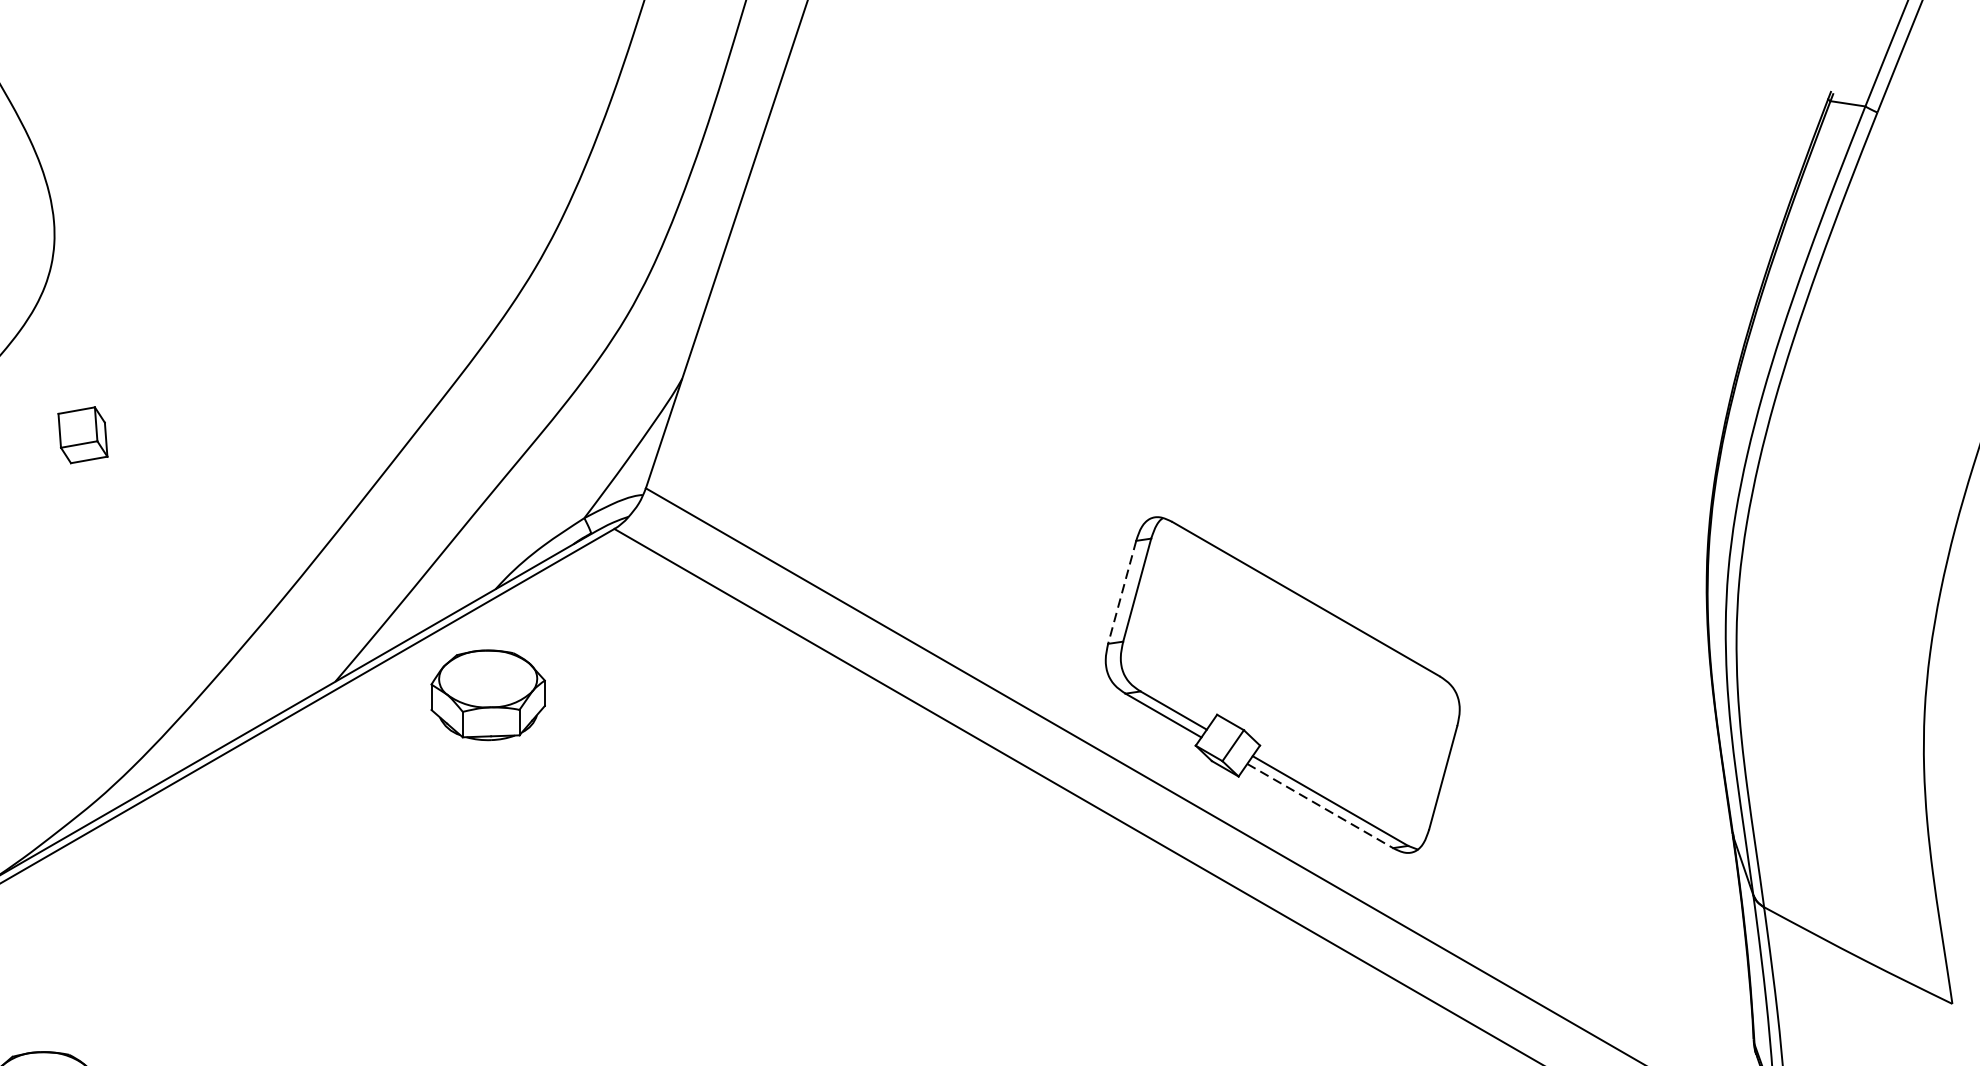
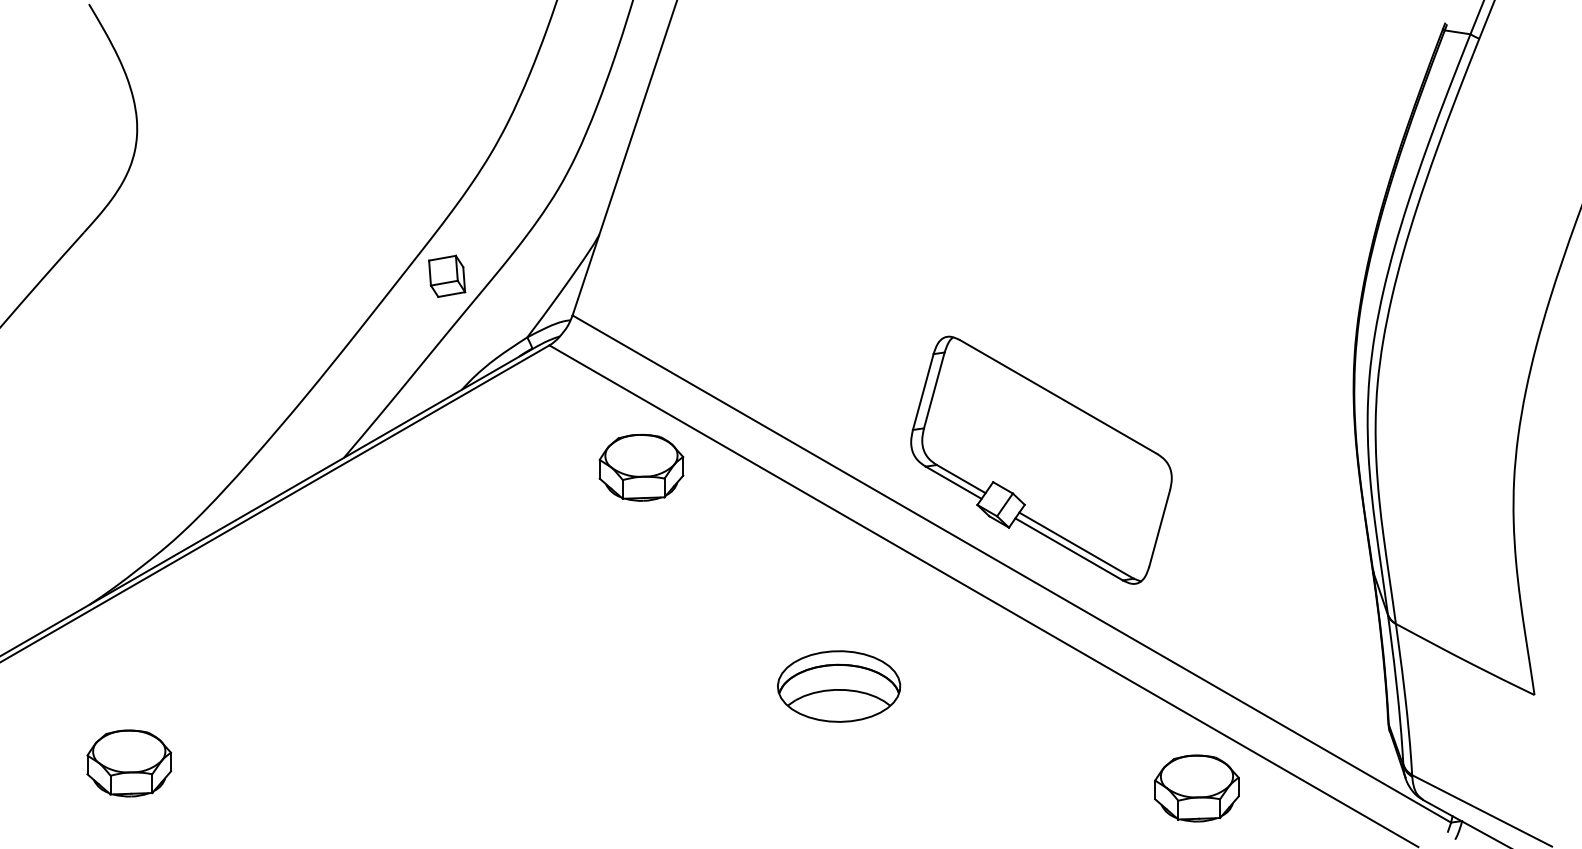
part: (83, 434) -> (447, 275), moved
line: (1122, 592) -> (923, 392), dashed -> solid
part: (488, 694) -> (641, 467), moved
line: (1320, 806) -> (1069, 549), dashed -> solid
part: (1008, 992) -> (839, 686), added

